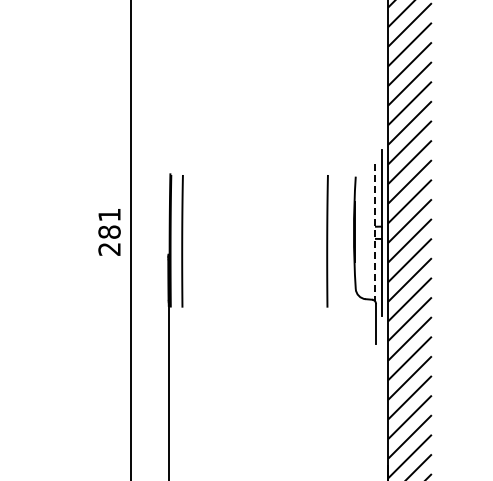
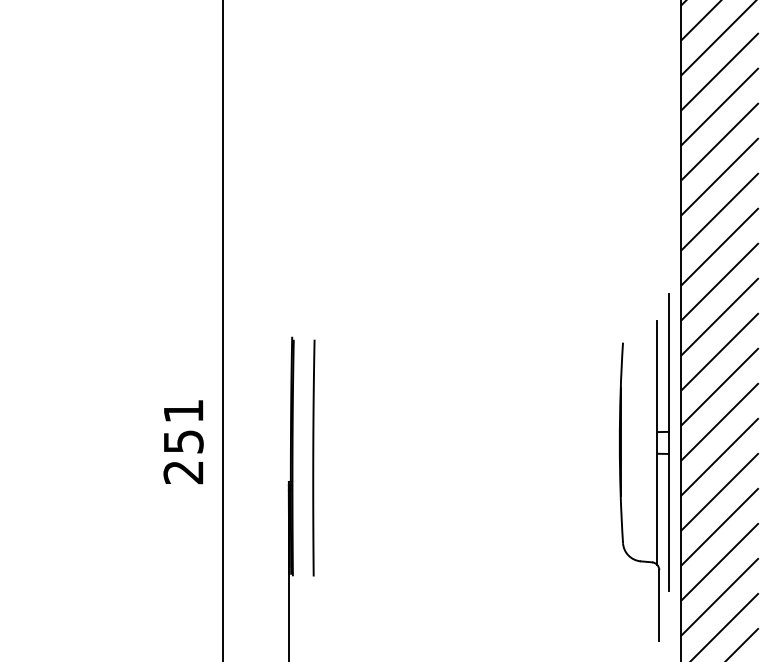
text: (109, 231) -> (183, 440), 281 -> 251
line: (375, 233) -> (658, 444), dashed -> solid
line: (327, 241) -> (572, 458), removed

